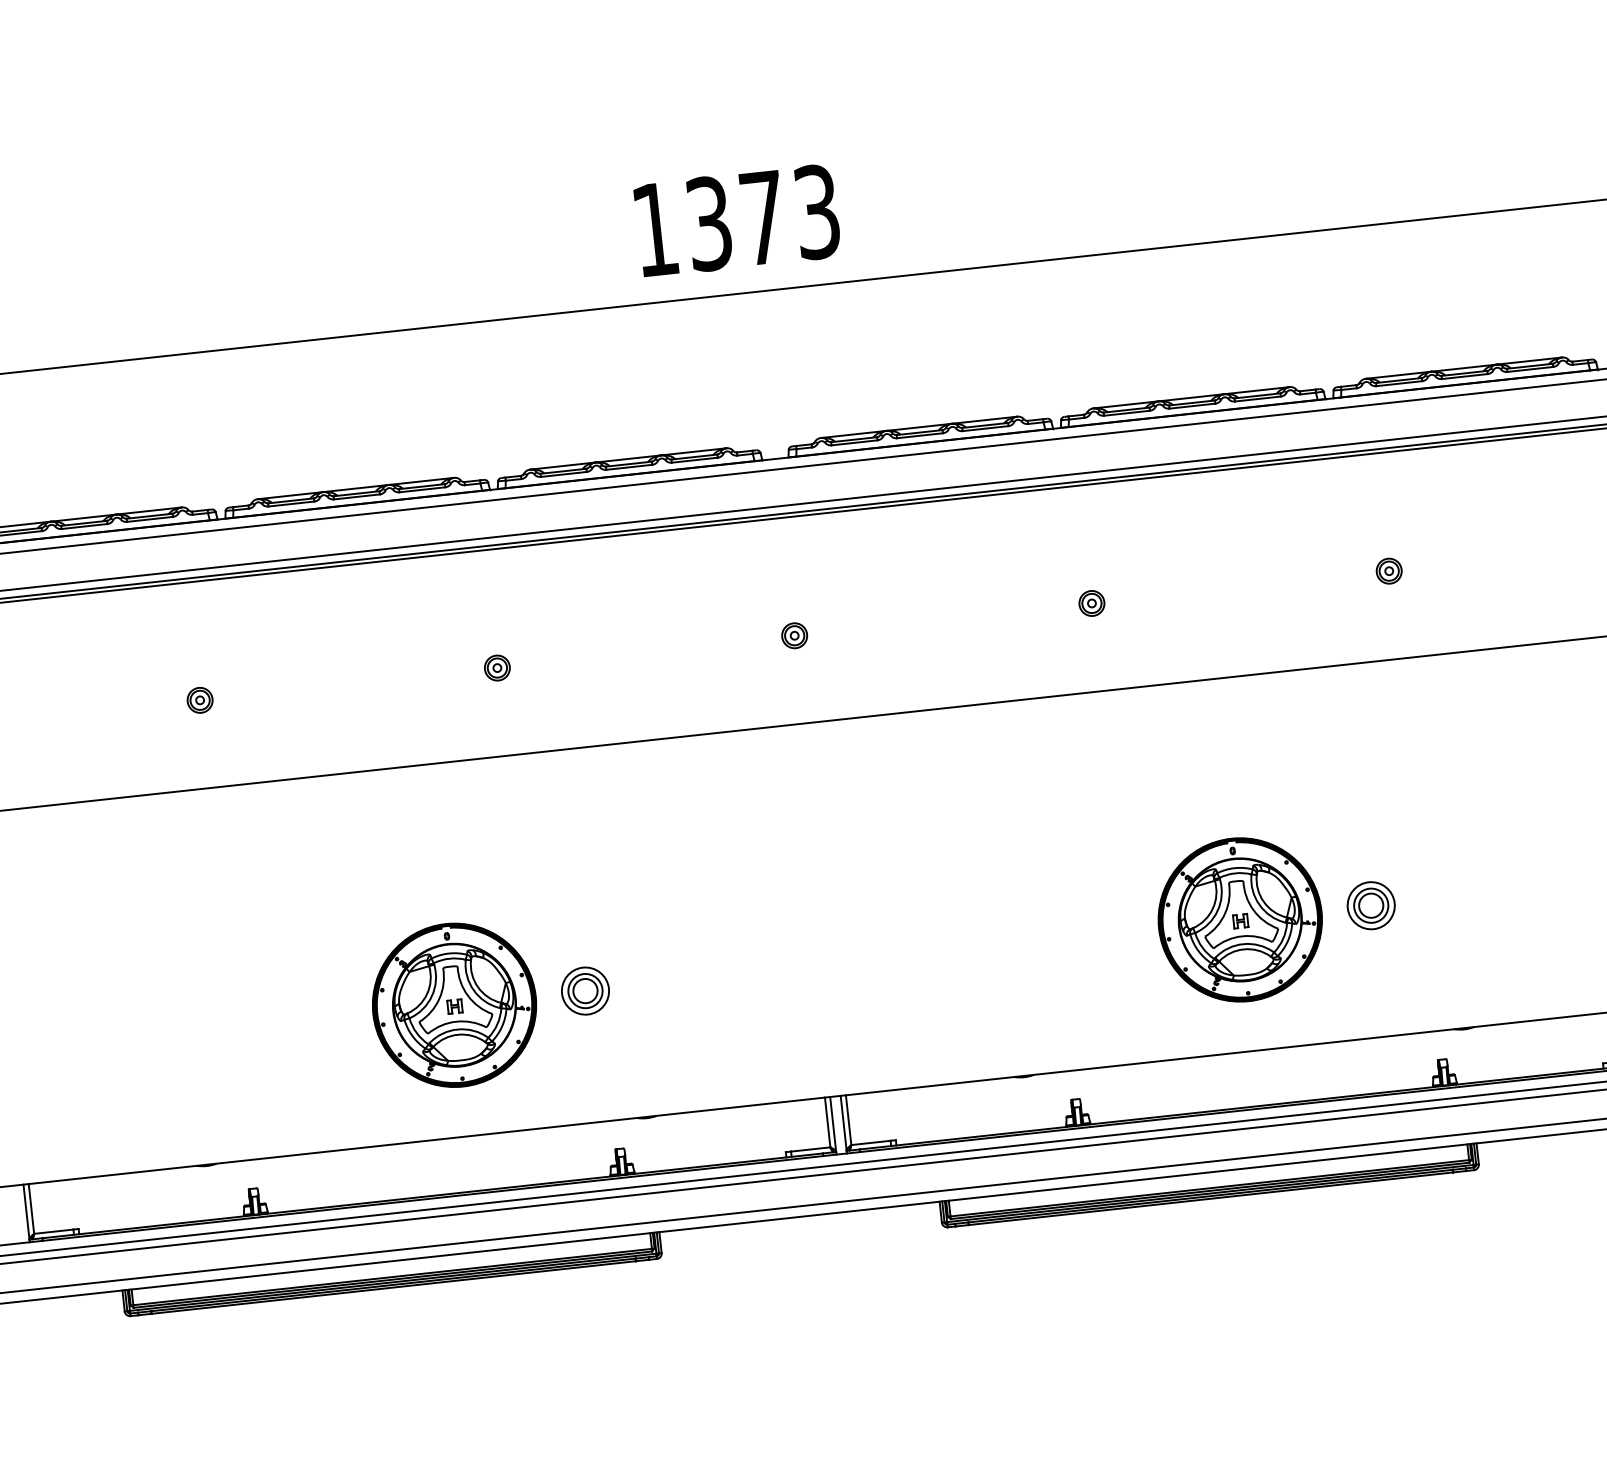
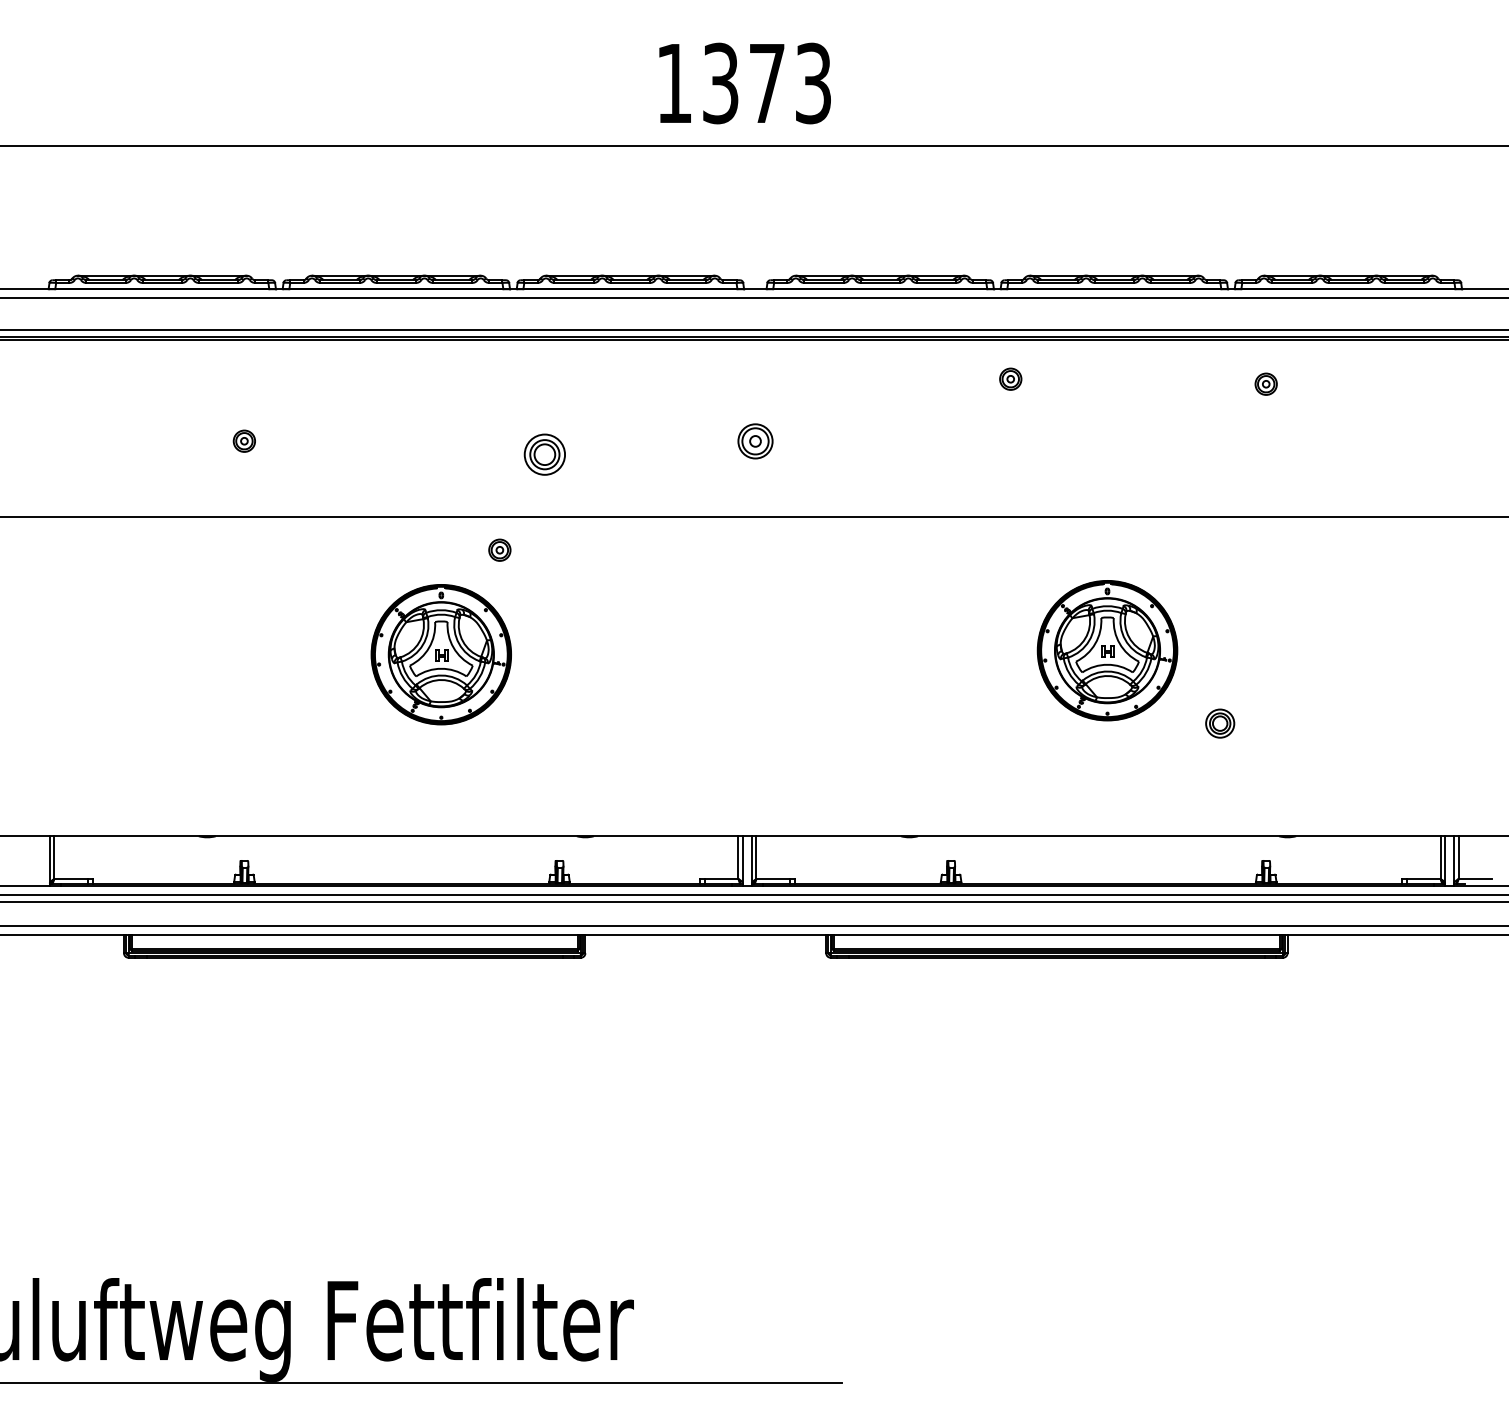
part: (1388, 570) -> (1265, 383), moved
part: (1091, 602) -> (1010, 378), moved
part: (793, 635) -> (754, 440), size x1.6
part: (496, 667) -> (499, 549), moved
part: (1371, 905) -> (1220, 723), size x0.7
part: (1240, 919) -> (1107, 650), moved
part: (585, 990) -> (544, 454), moved
part: (453, 1005) -> (440, 654), moved

